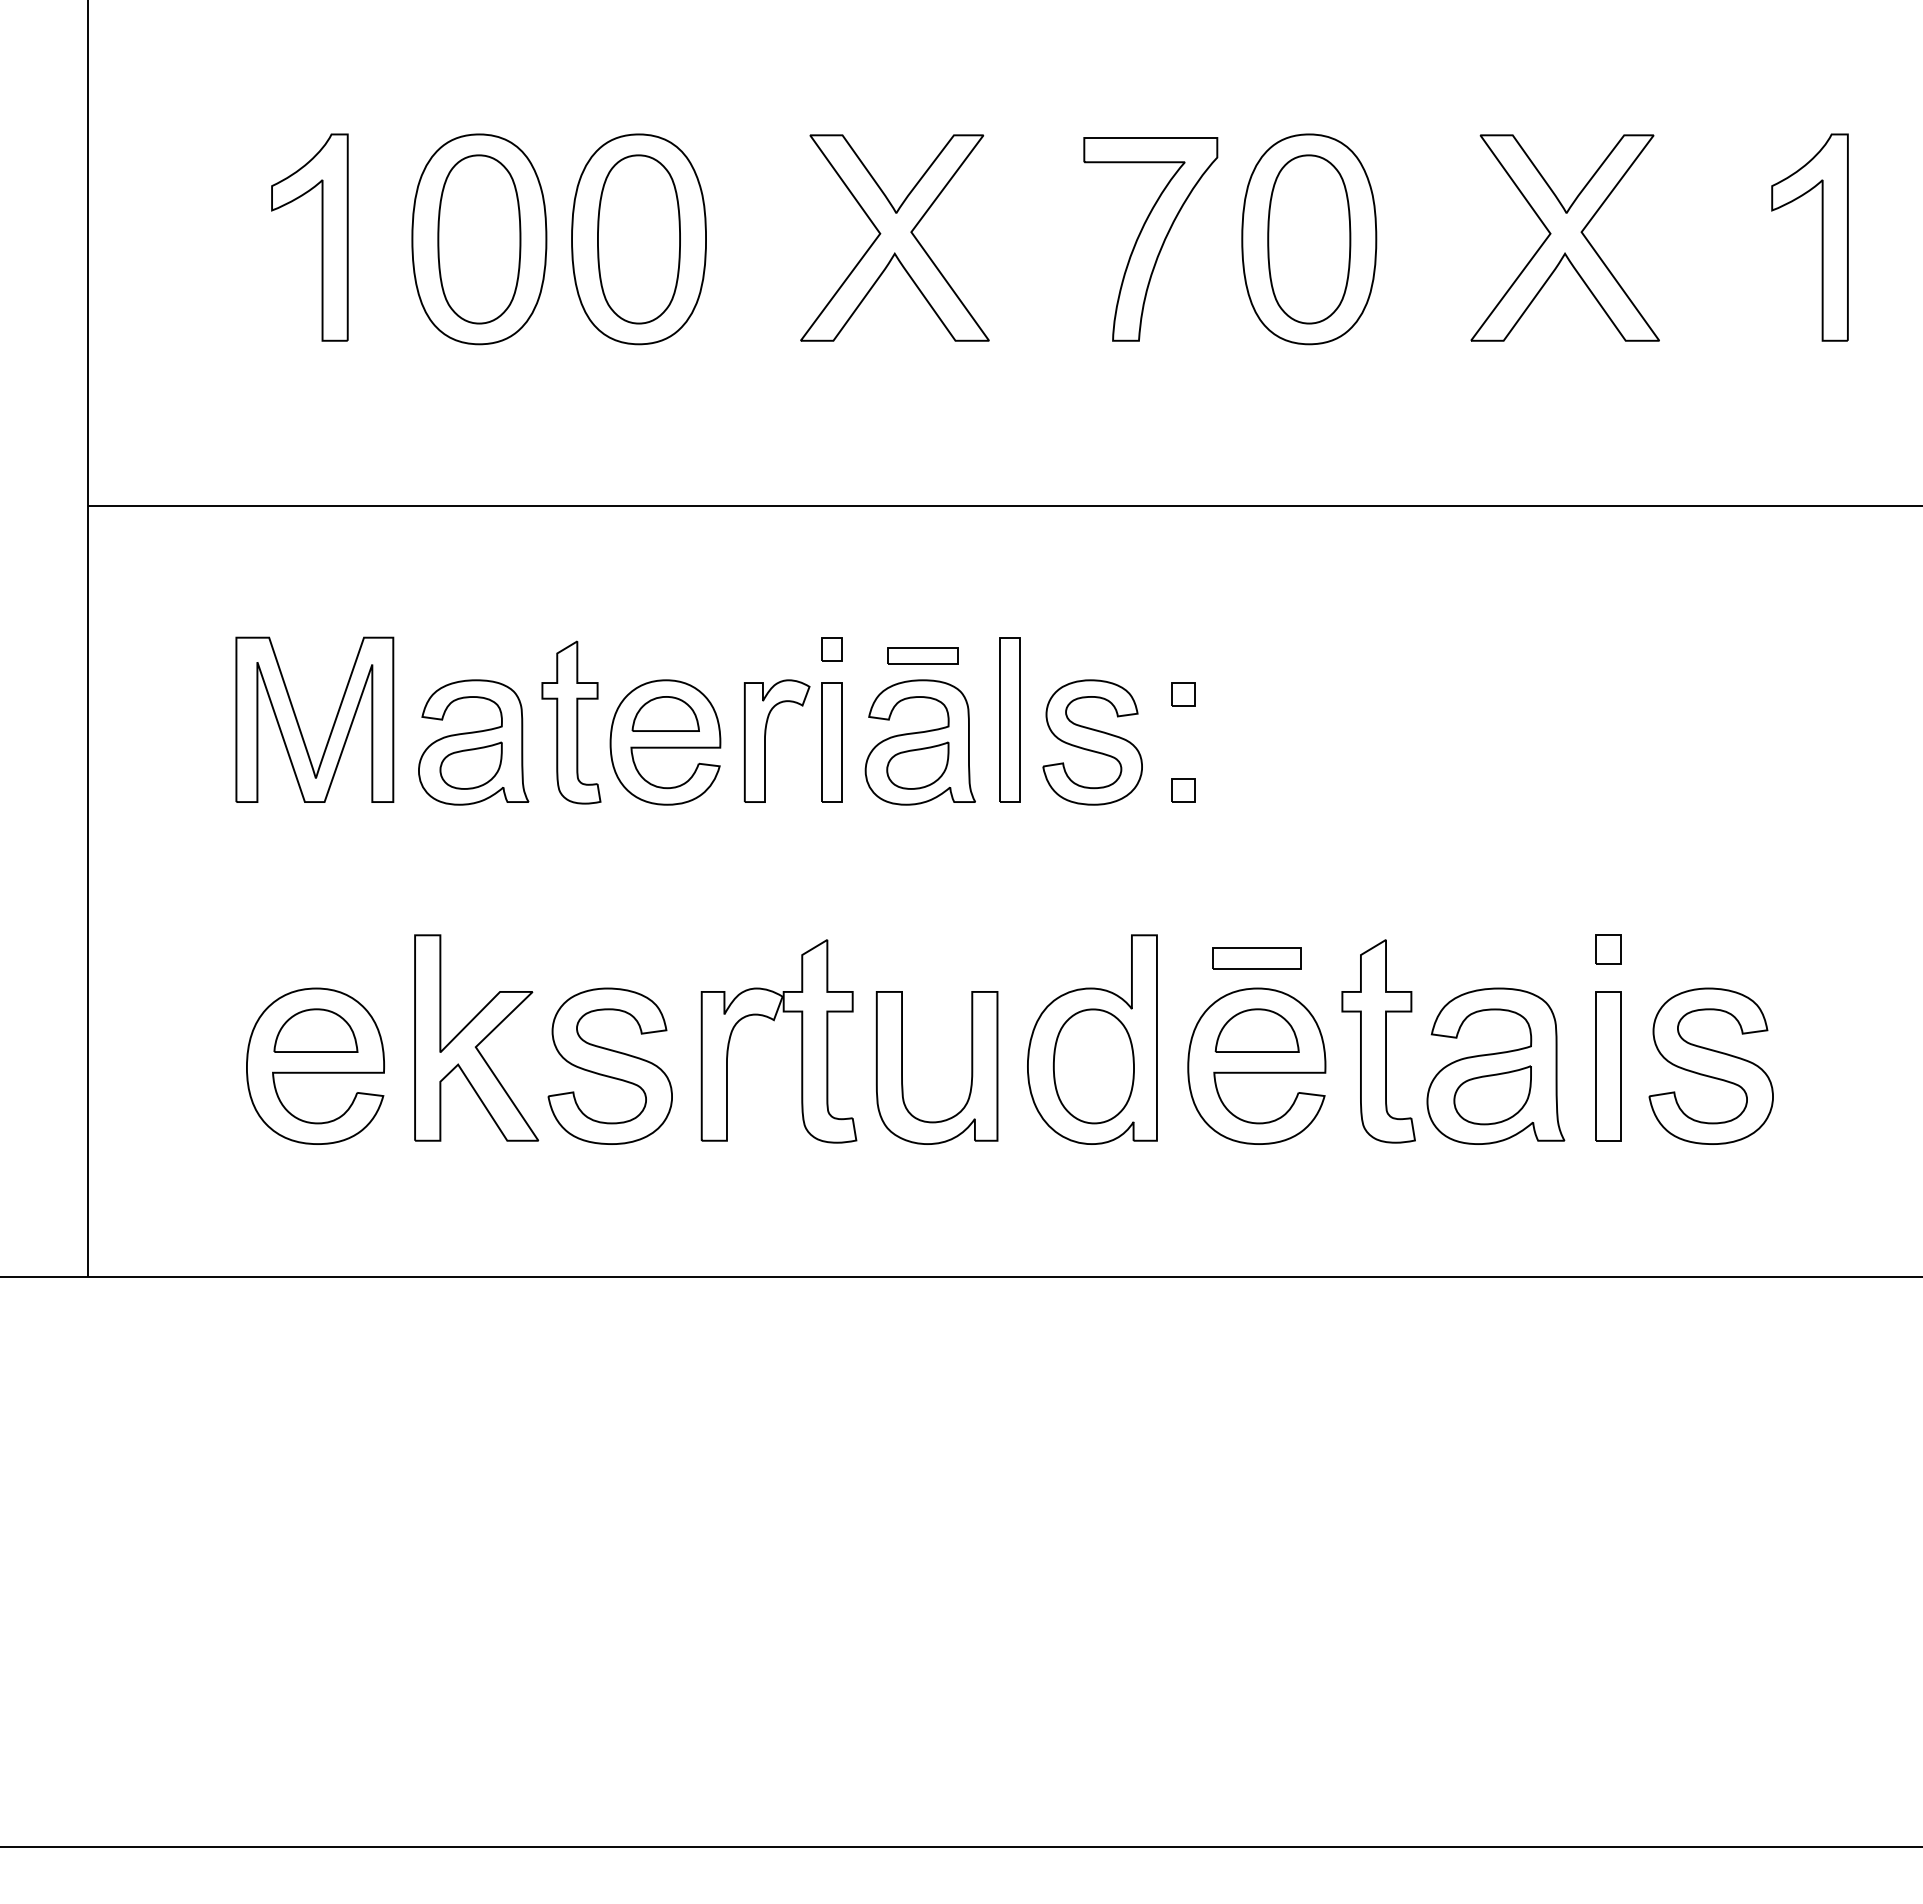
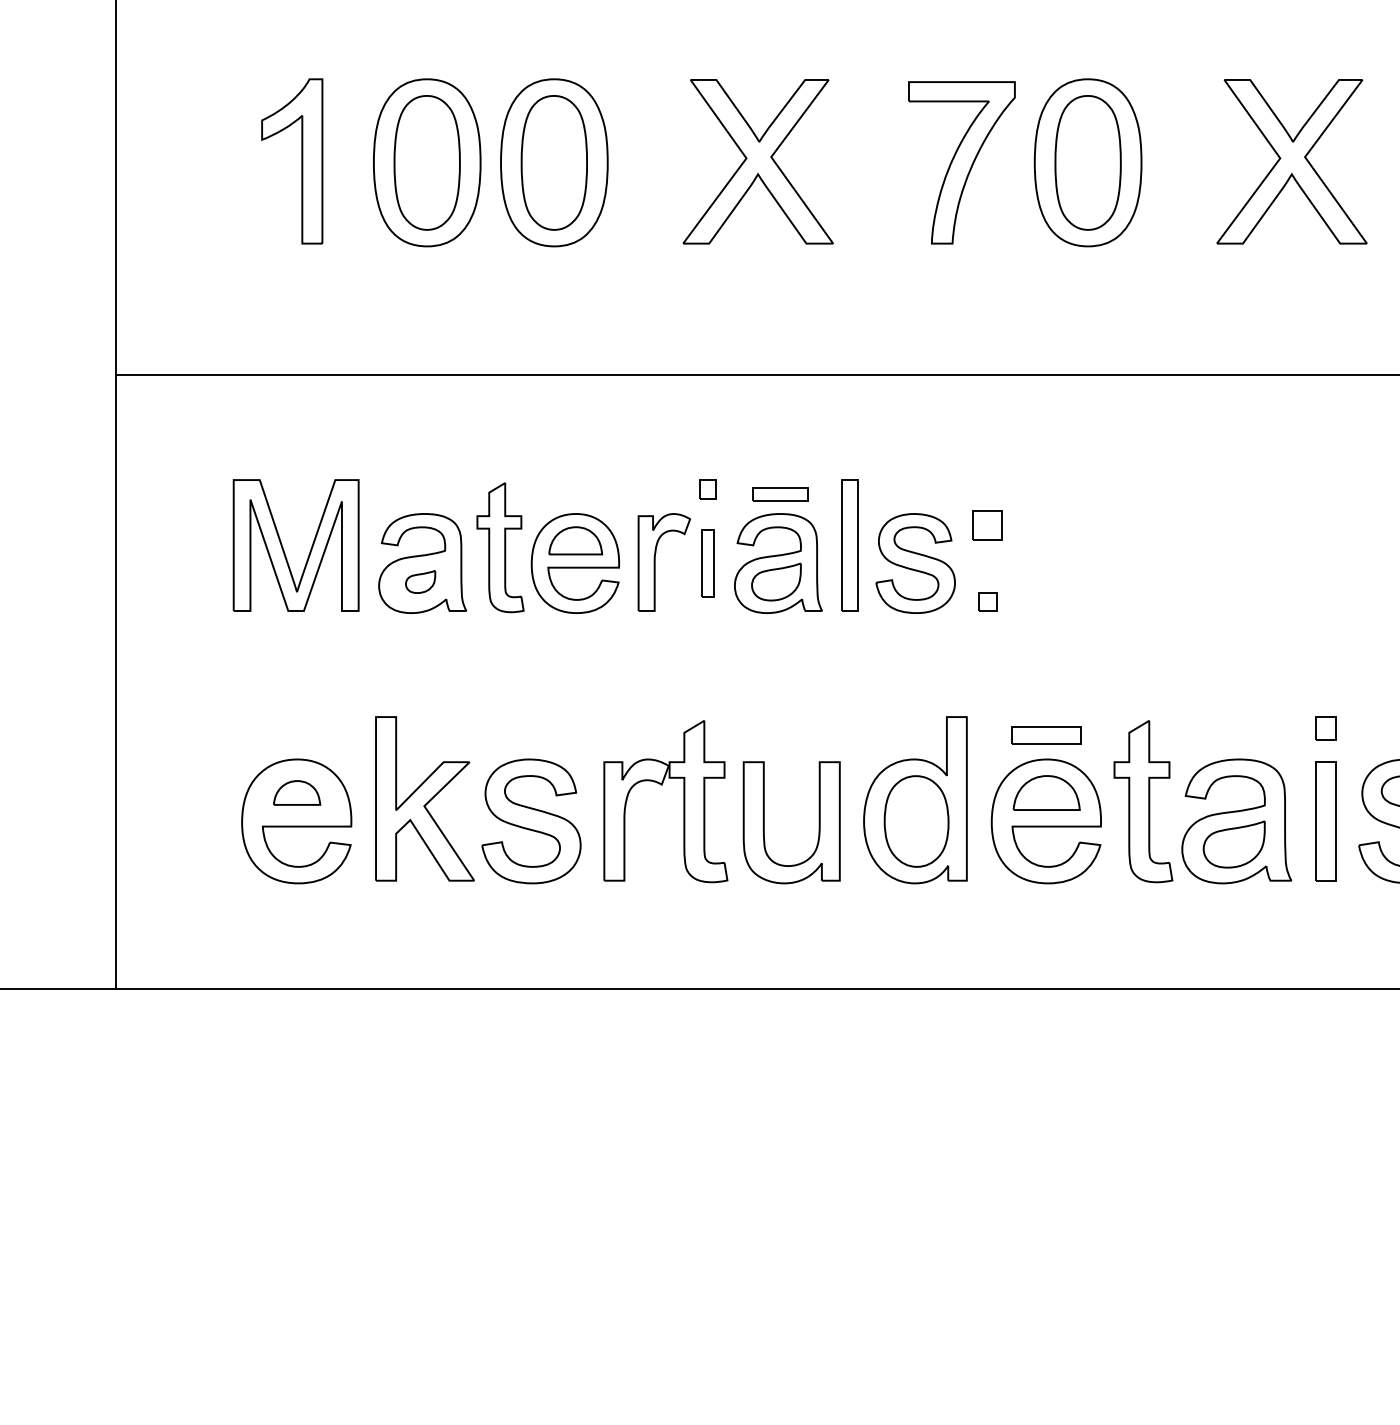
part: (1183, 694) -> (987, 525), size x1.6
part: (831, 742) -> (707, 563), size x0.7
part: (470, 765) -> (420, 581), size x0.6
part: (315, 1030) -> (296, 792), size x0.7

